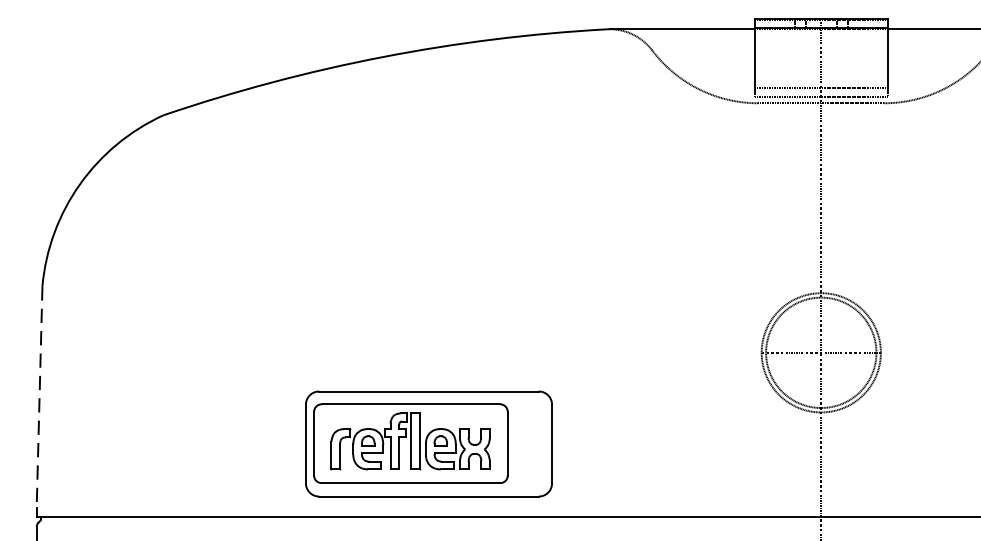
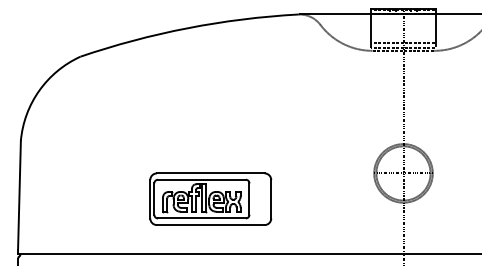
line: (39, 397) -> (19, 195), dashed -> solid
part: (428, 442) -> (210, 198), moved

